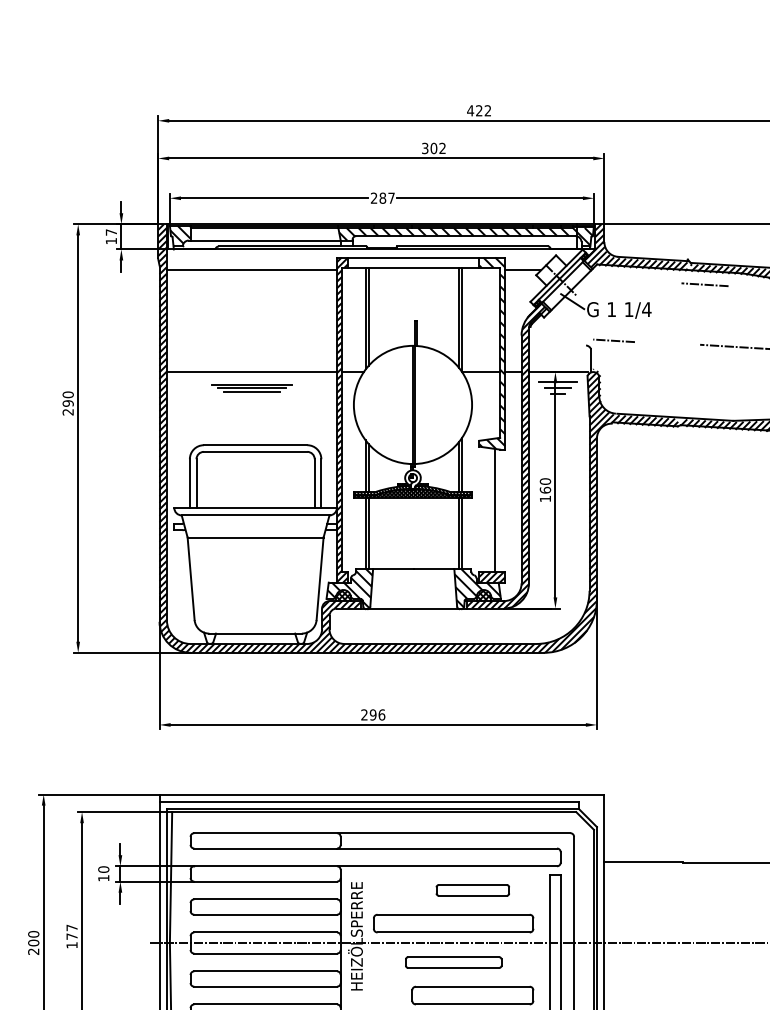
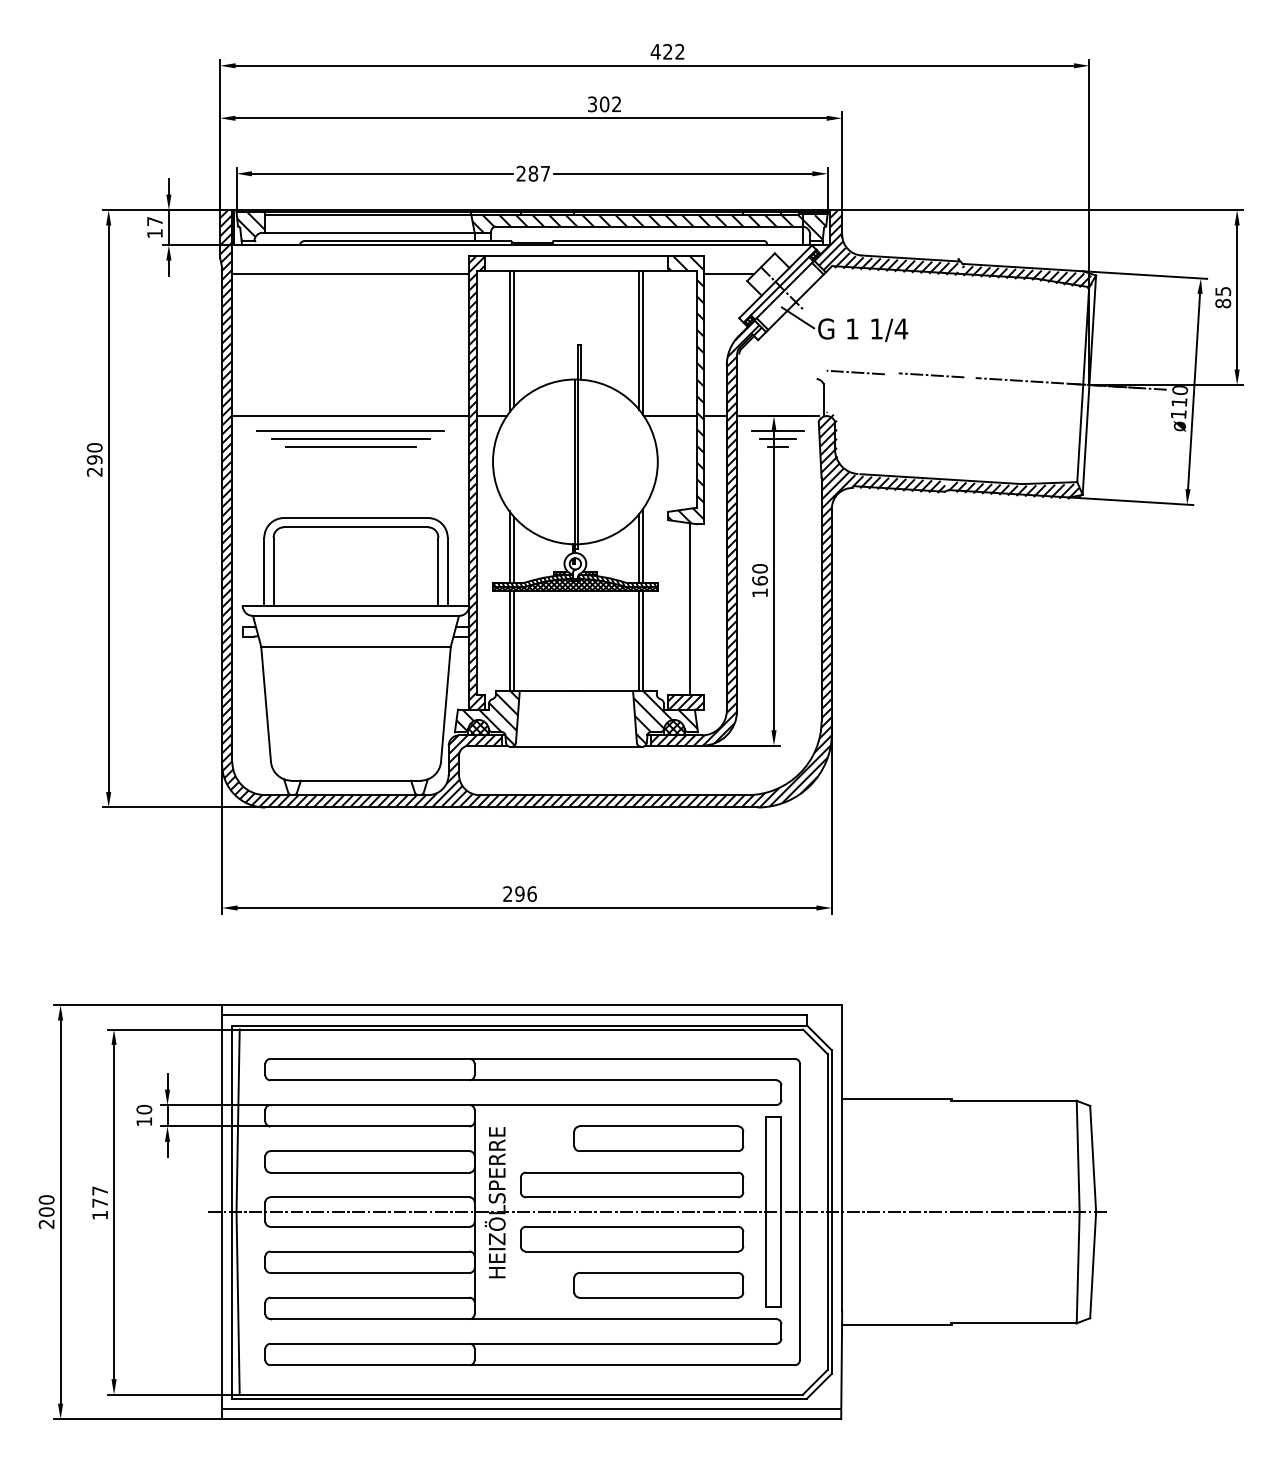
line: (704, 284) -> (931, 375), moved
part: (251, 388) -> (350, 438), size x1.67
part: (472, 890) -> (658, 1138), size x1.67
part: (453, 962) -> (632, 1239), size x1.67

